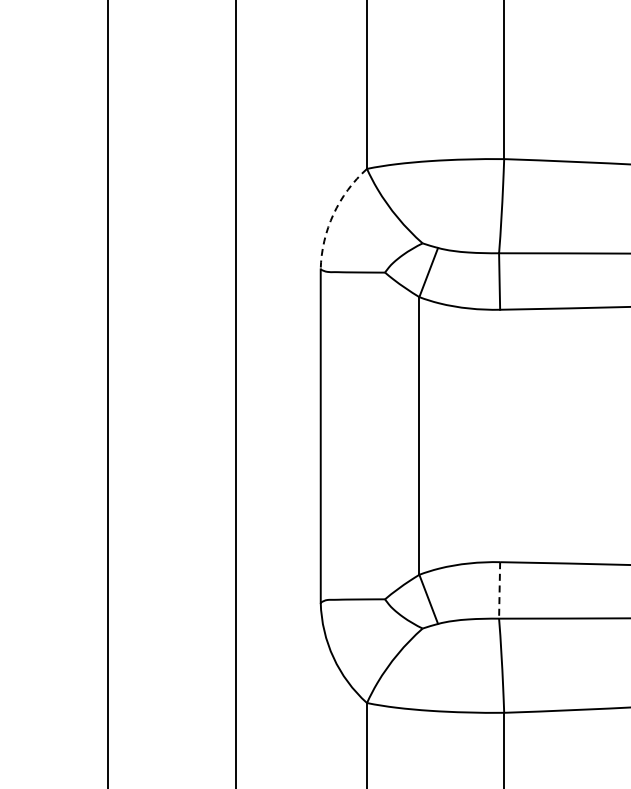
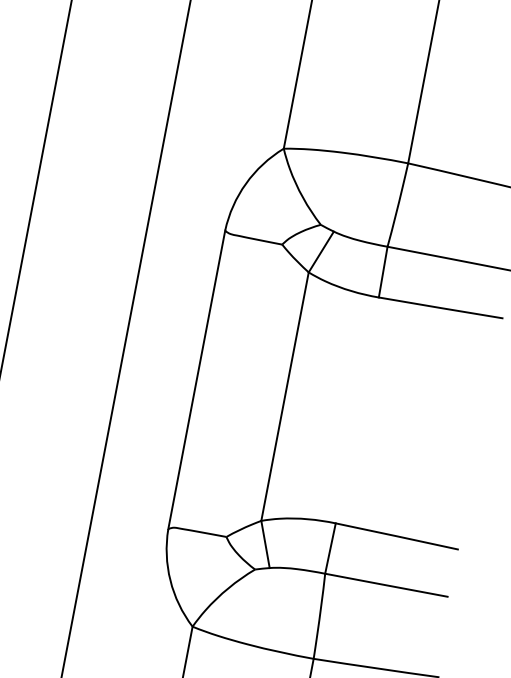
arc: (333, 214) -> (246, 183), dashed -> solid
line: (499, 590) -> (330, 548), dashed -> solid

